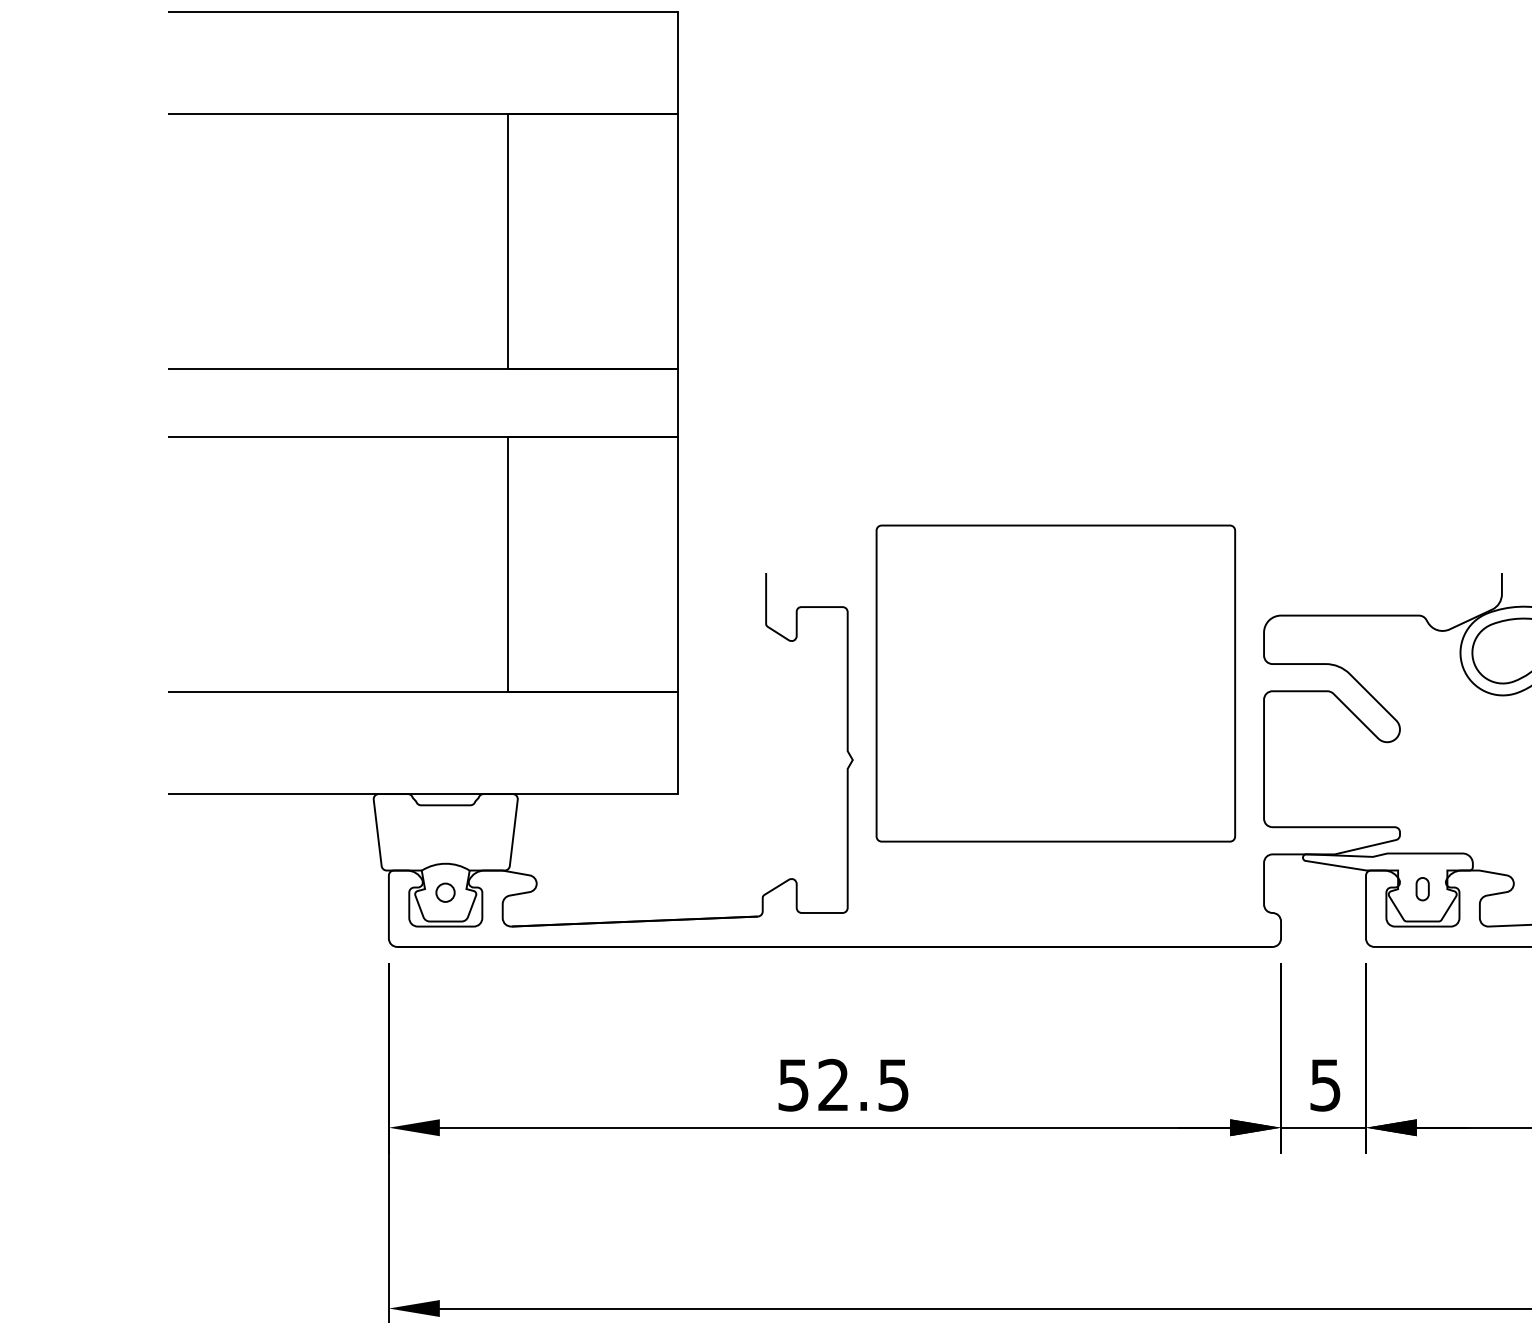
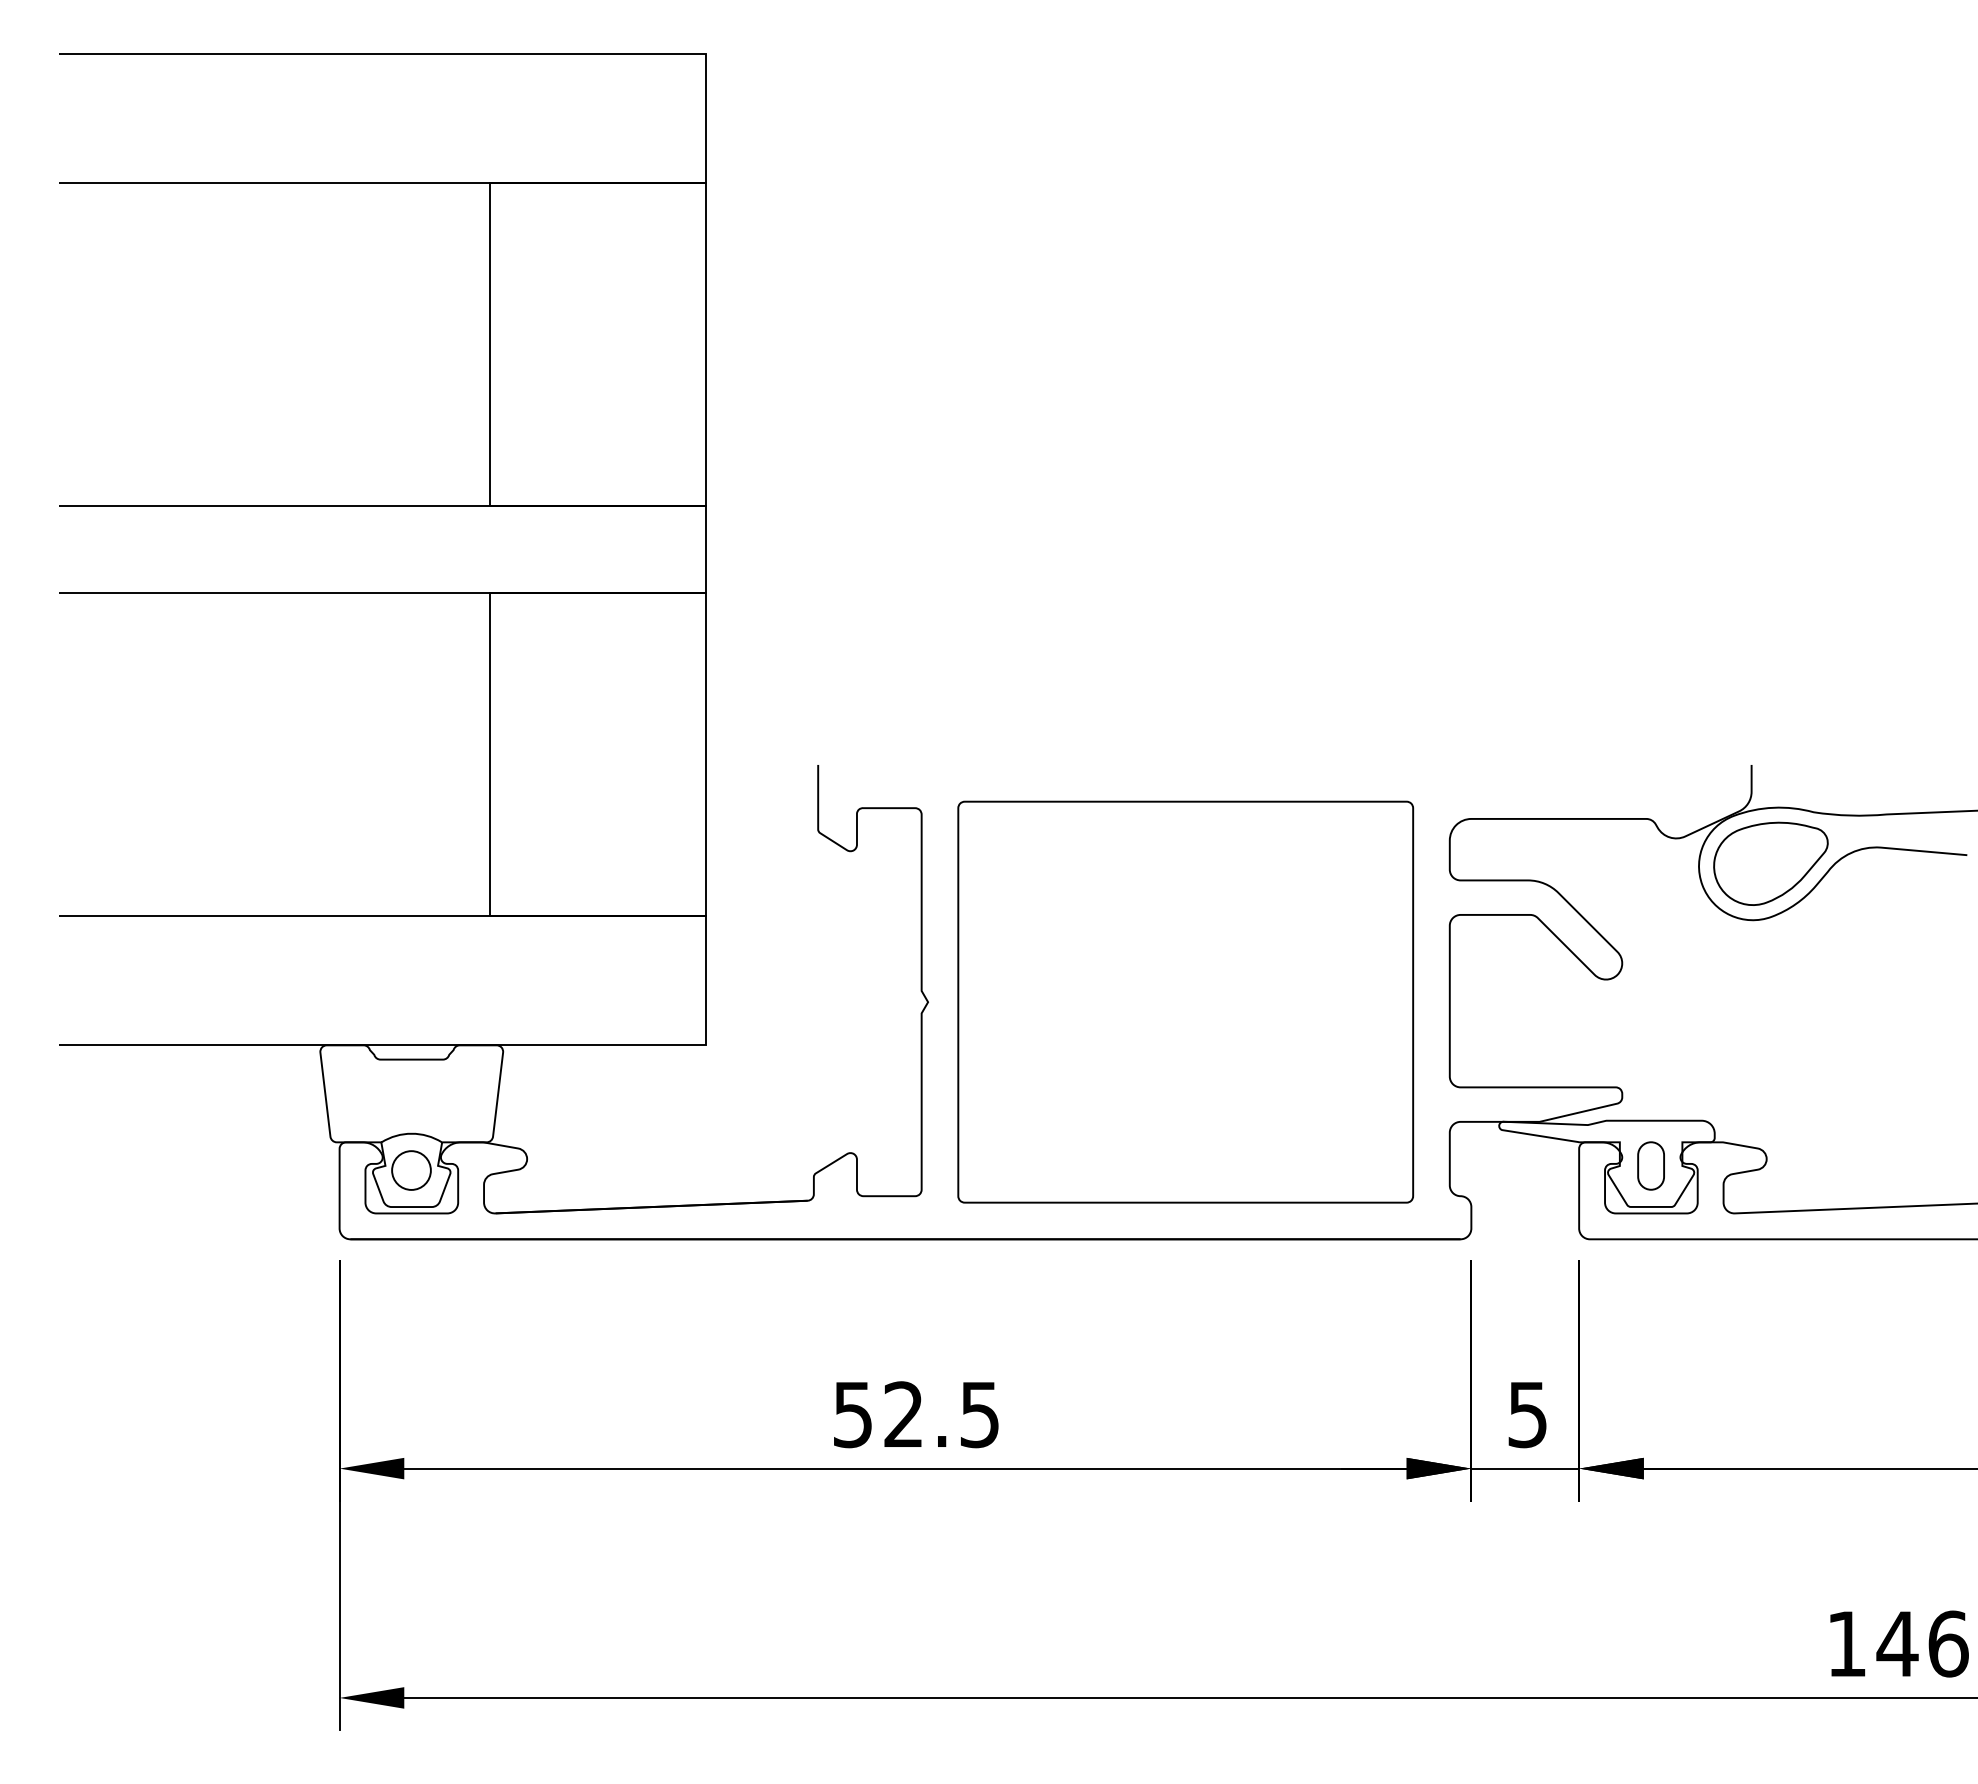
part: (1055, 683) -> (1185, 1001), moved
part: (1422, 888) -> (1650, 1165), size x1.67
circle: (445, 892) -> (411, 1170), size x1.67

